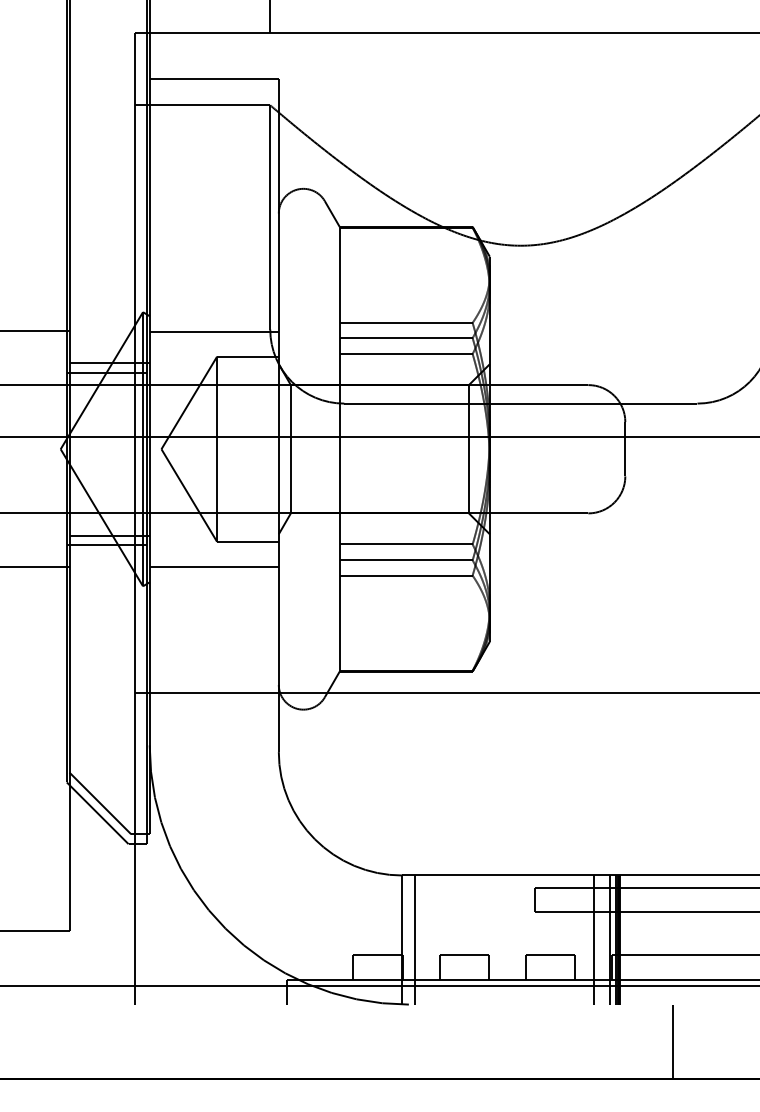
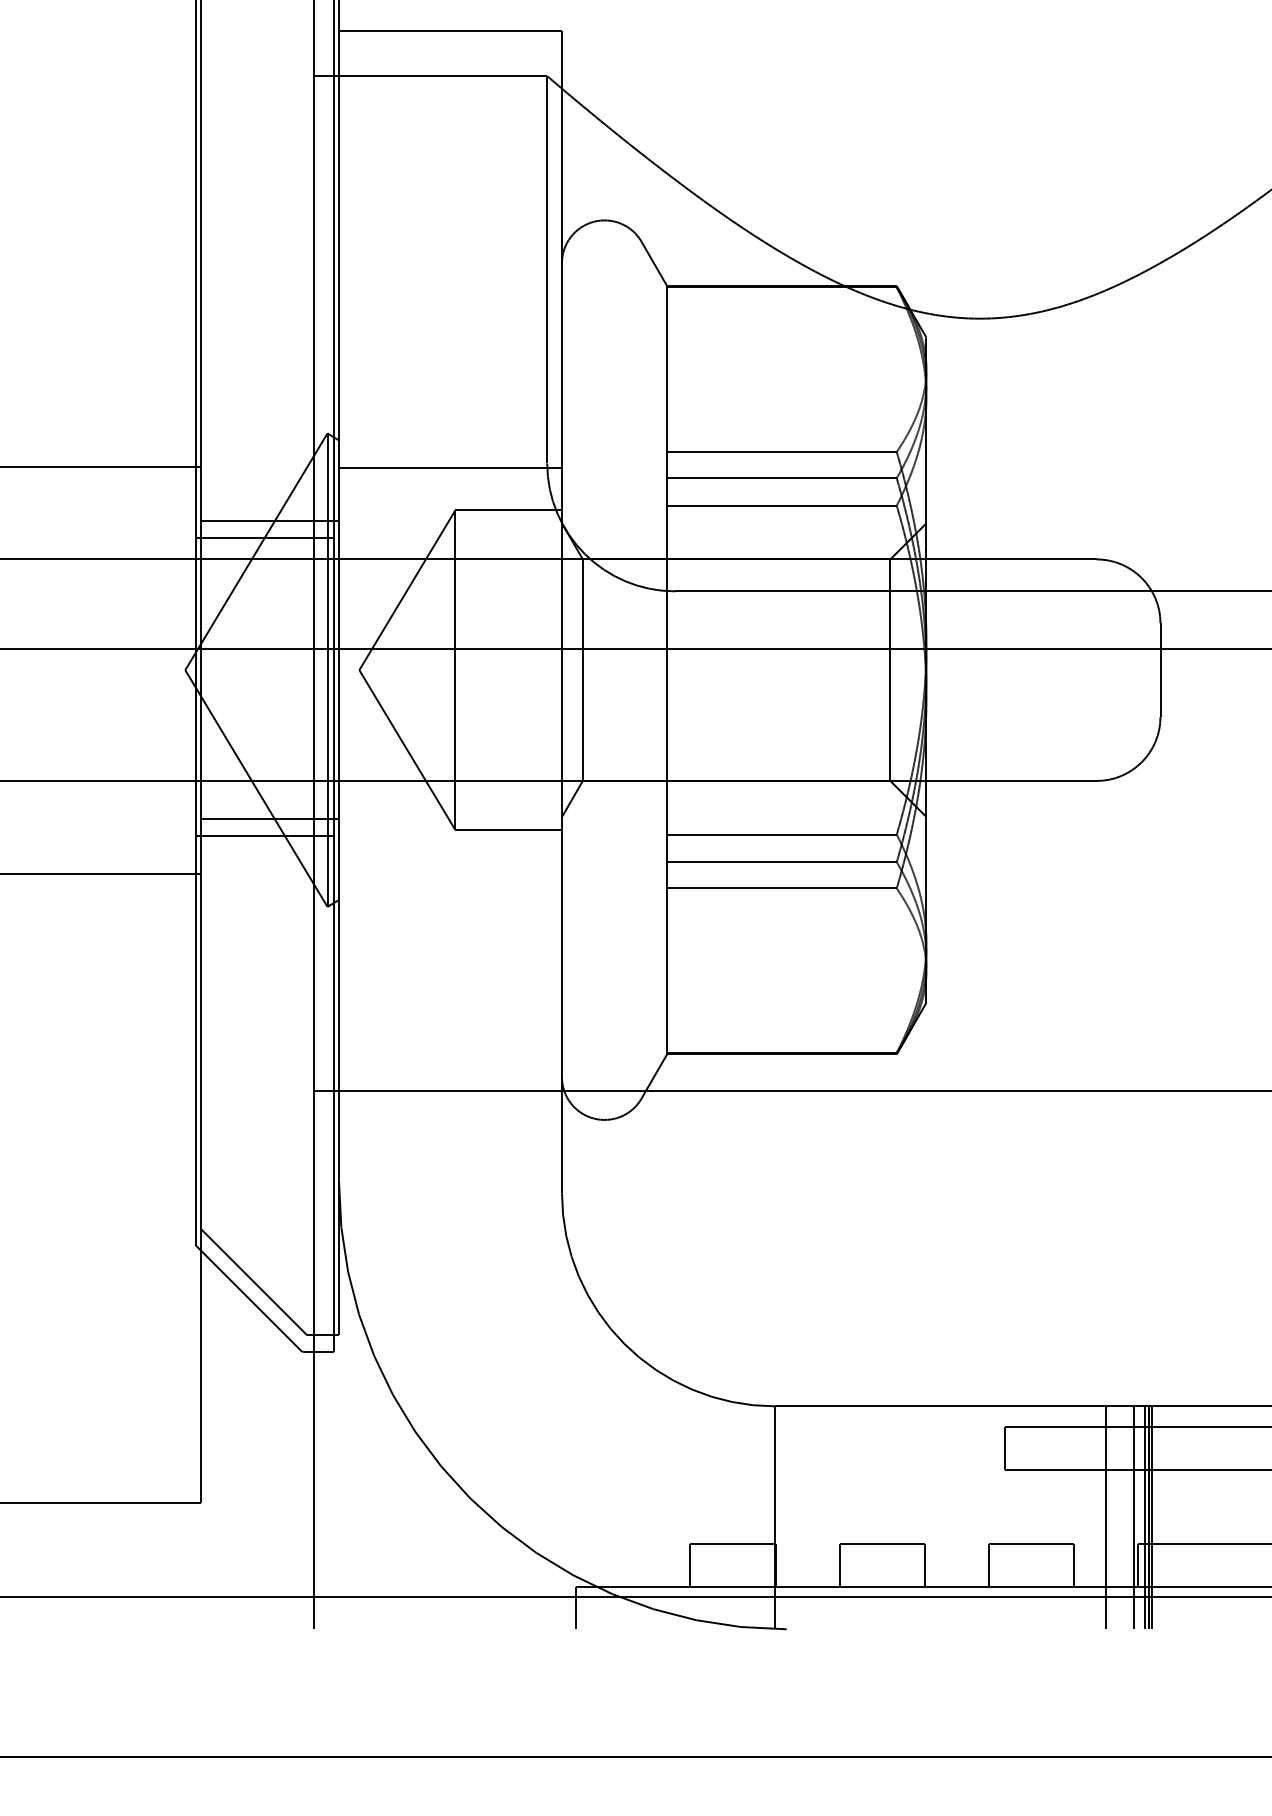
line: (213, 566) -> (449, 872), removed
line: (415, 939) -> (798, 1516), removed
line: (672, 1041) -> (1241, 1693), removed

